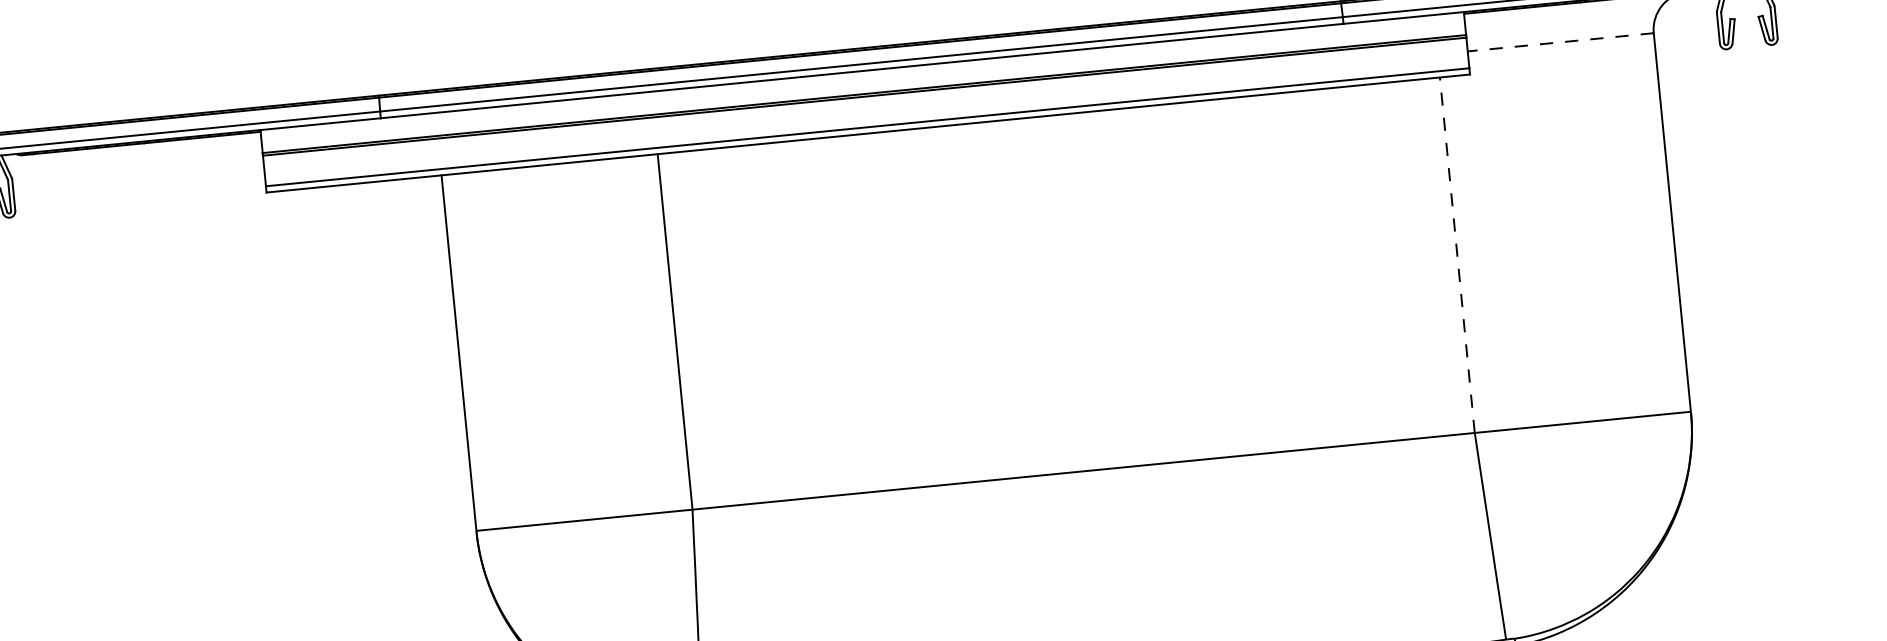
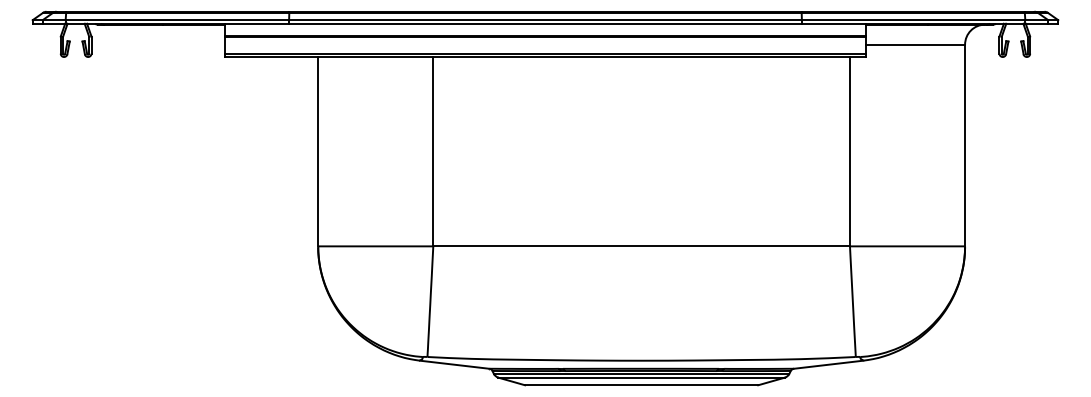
line: (1560, 41) -> (915, 44), dashed -> solid
line: (1456, 254) -> (849, 151), dashed -> solid

